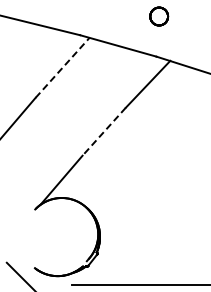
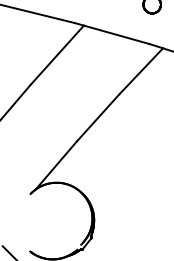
line: (62, 67) -> (57, 54), dashed -> solid
line: (103, 132) -> (97, 118), dashed -> solid

